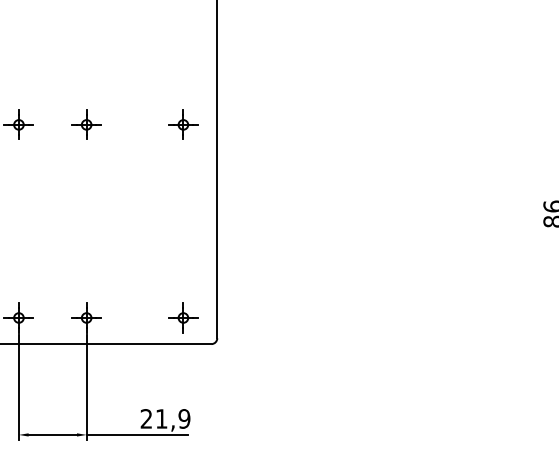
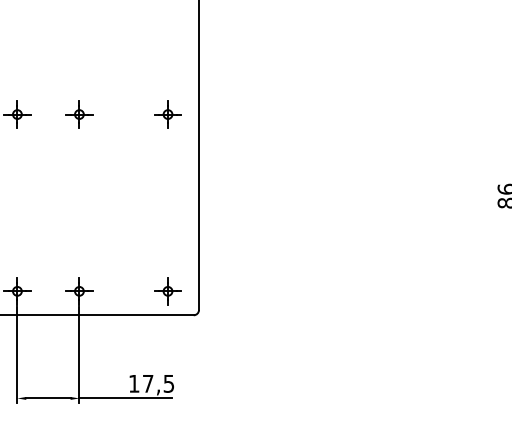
text: (165, 418) -> (151, 383), 21,9 -> 17,5

